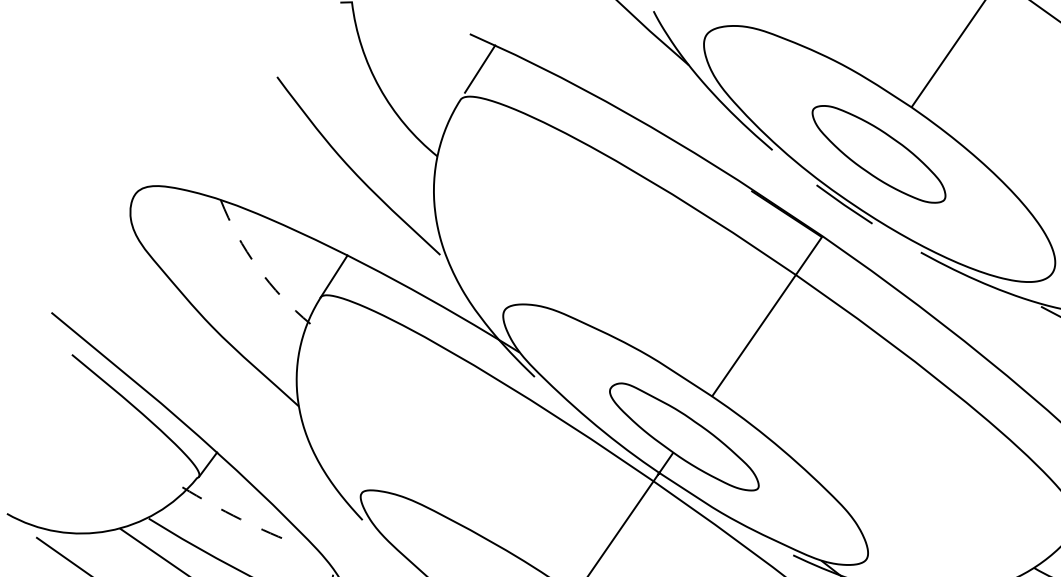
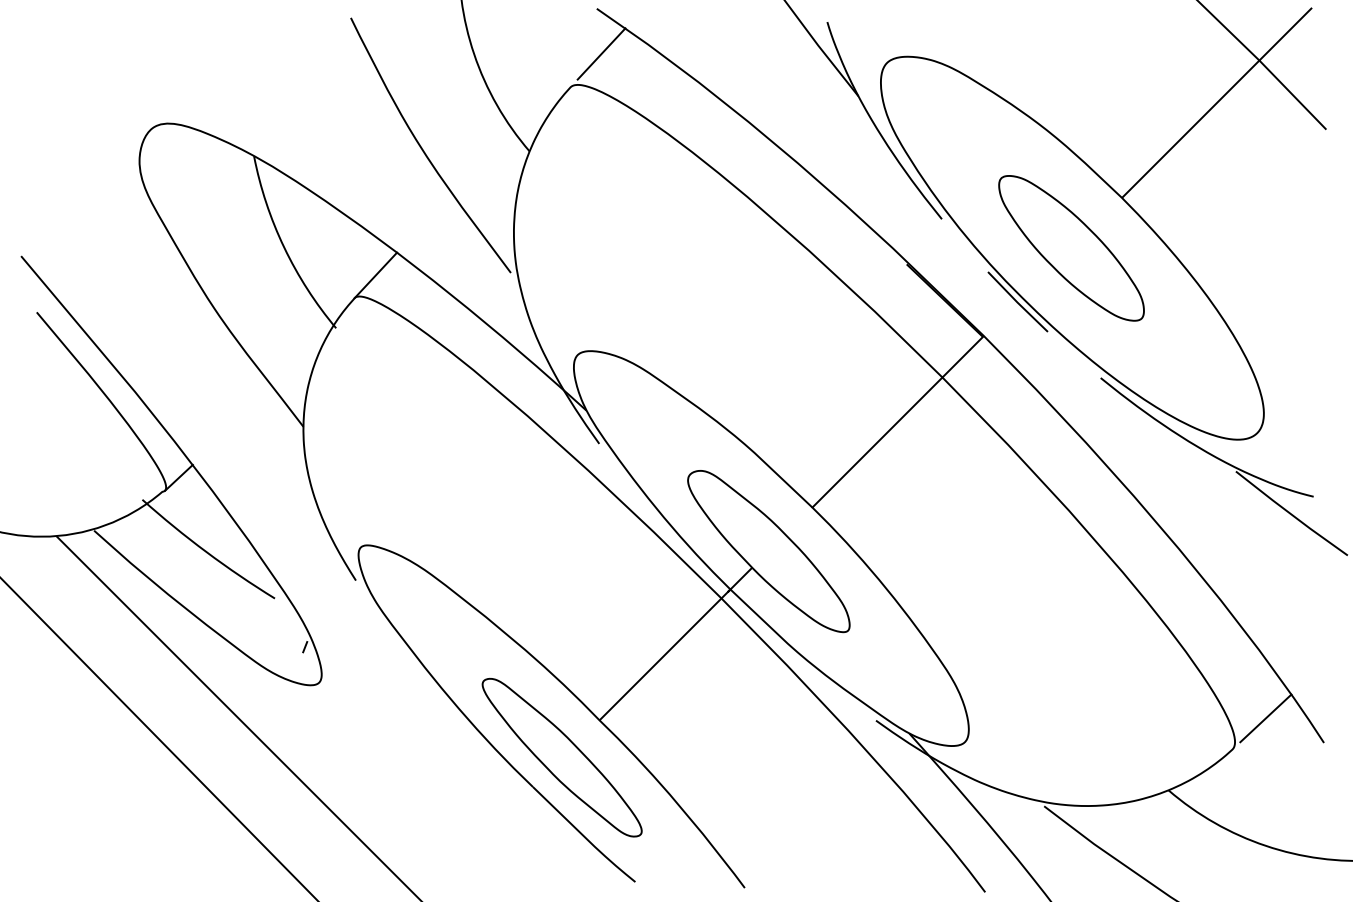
arc: (257, 267) -> (284, 247), dashed -> solid
arc: (240, 519) -> (206, 552), dashed -> solid

